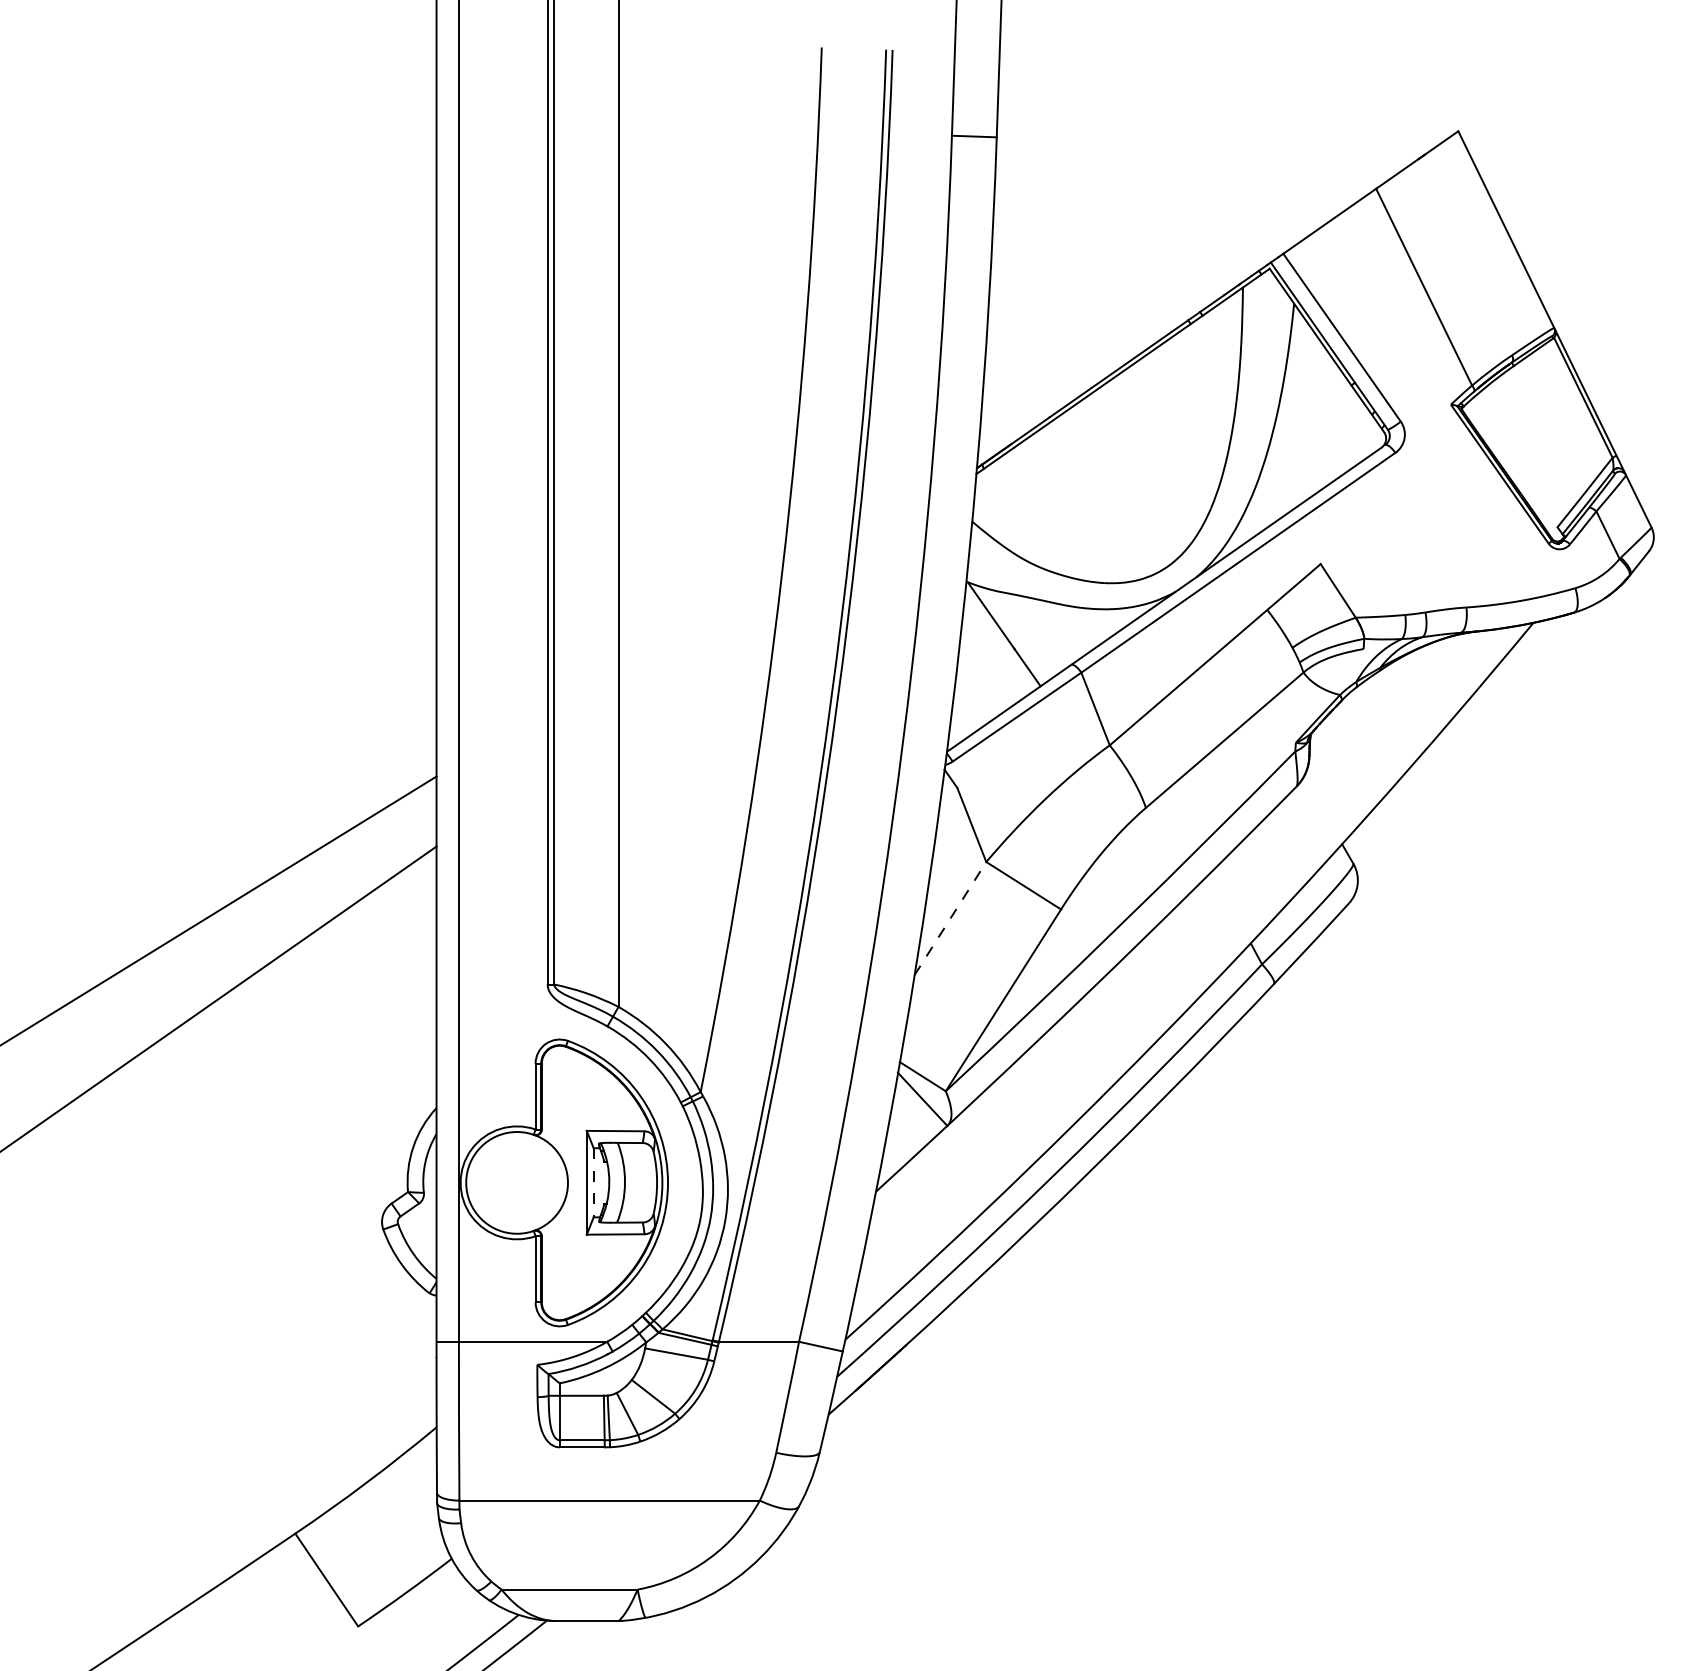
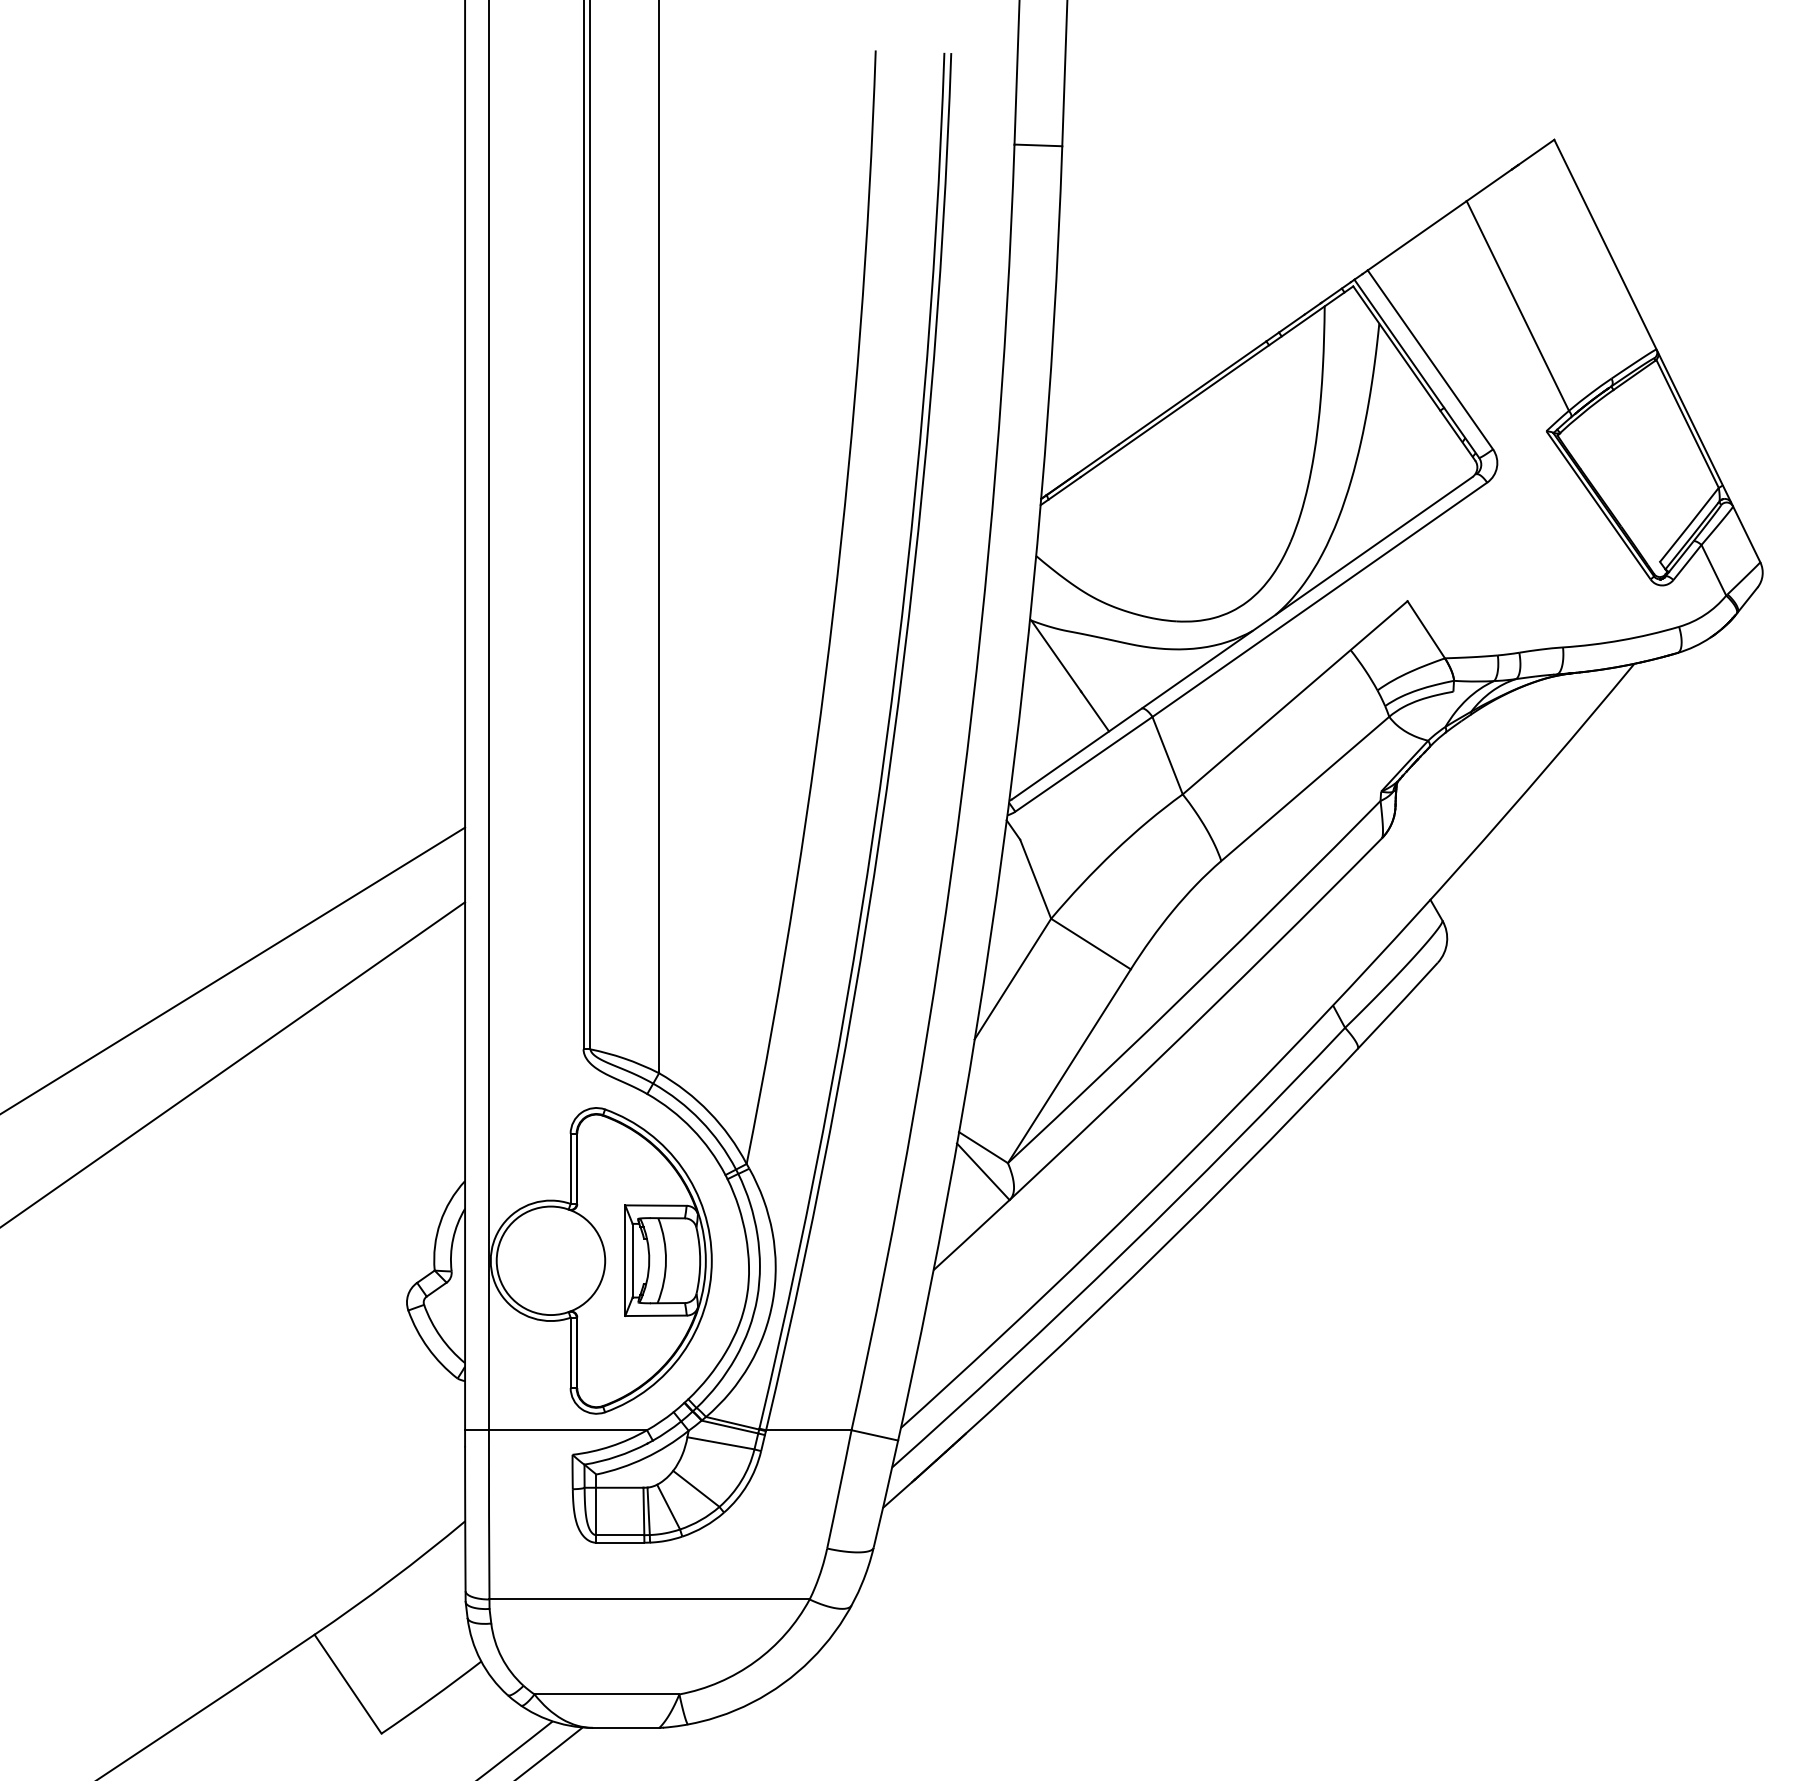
line: (950, 918) -> (1012, 978), dashed -> solid
line: (593, 1182) -> (632, 1260), dashed -> solid

